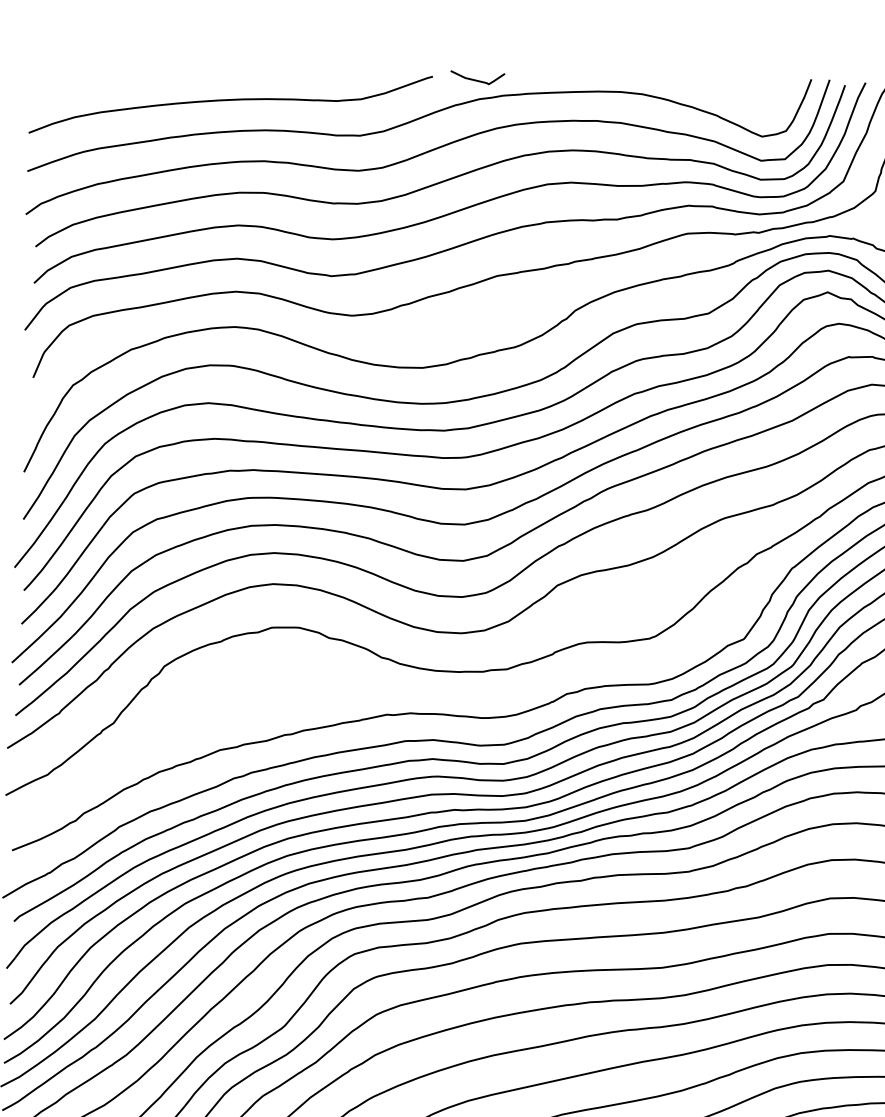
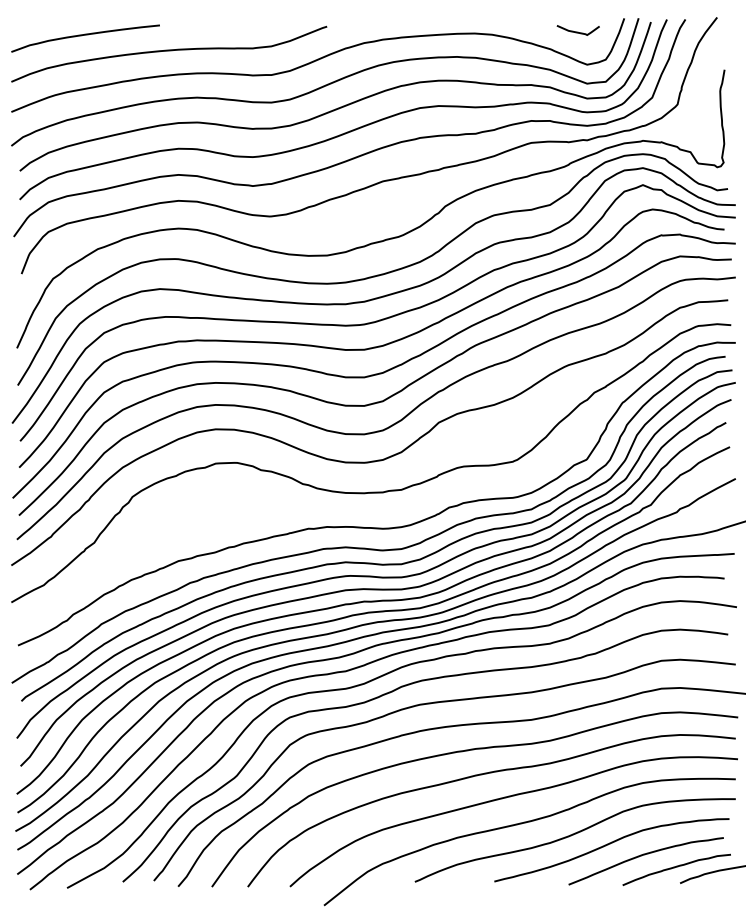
curve: (125, 77) -> (85, 35), added
curve: (476, 79) -> (577, 31), moved

